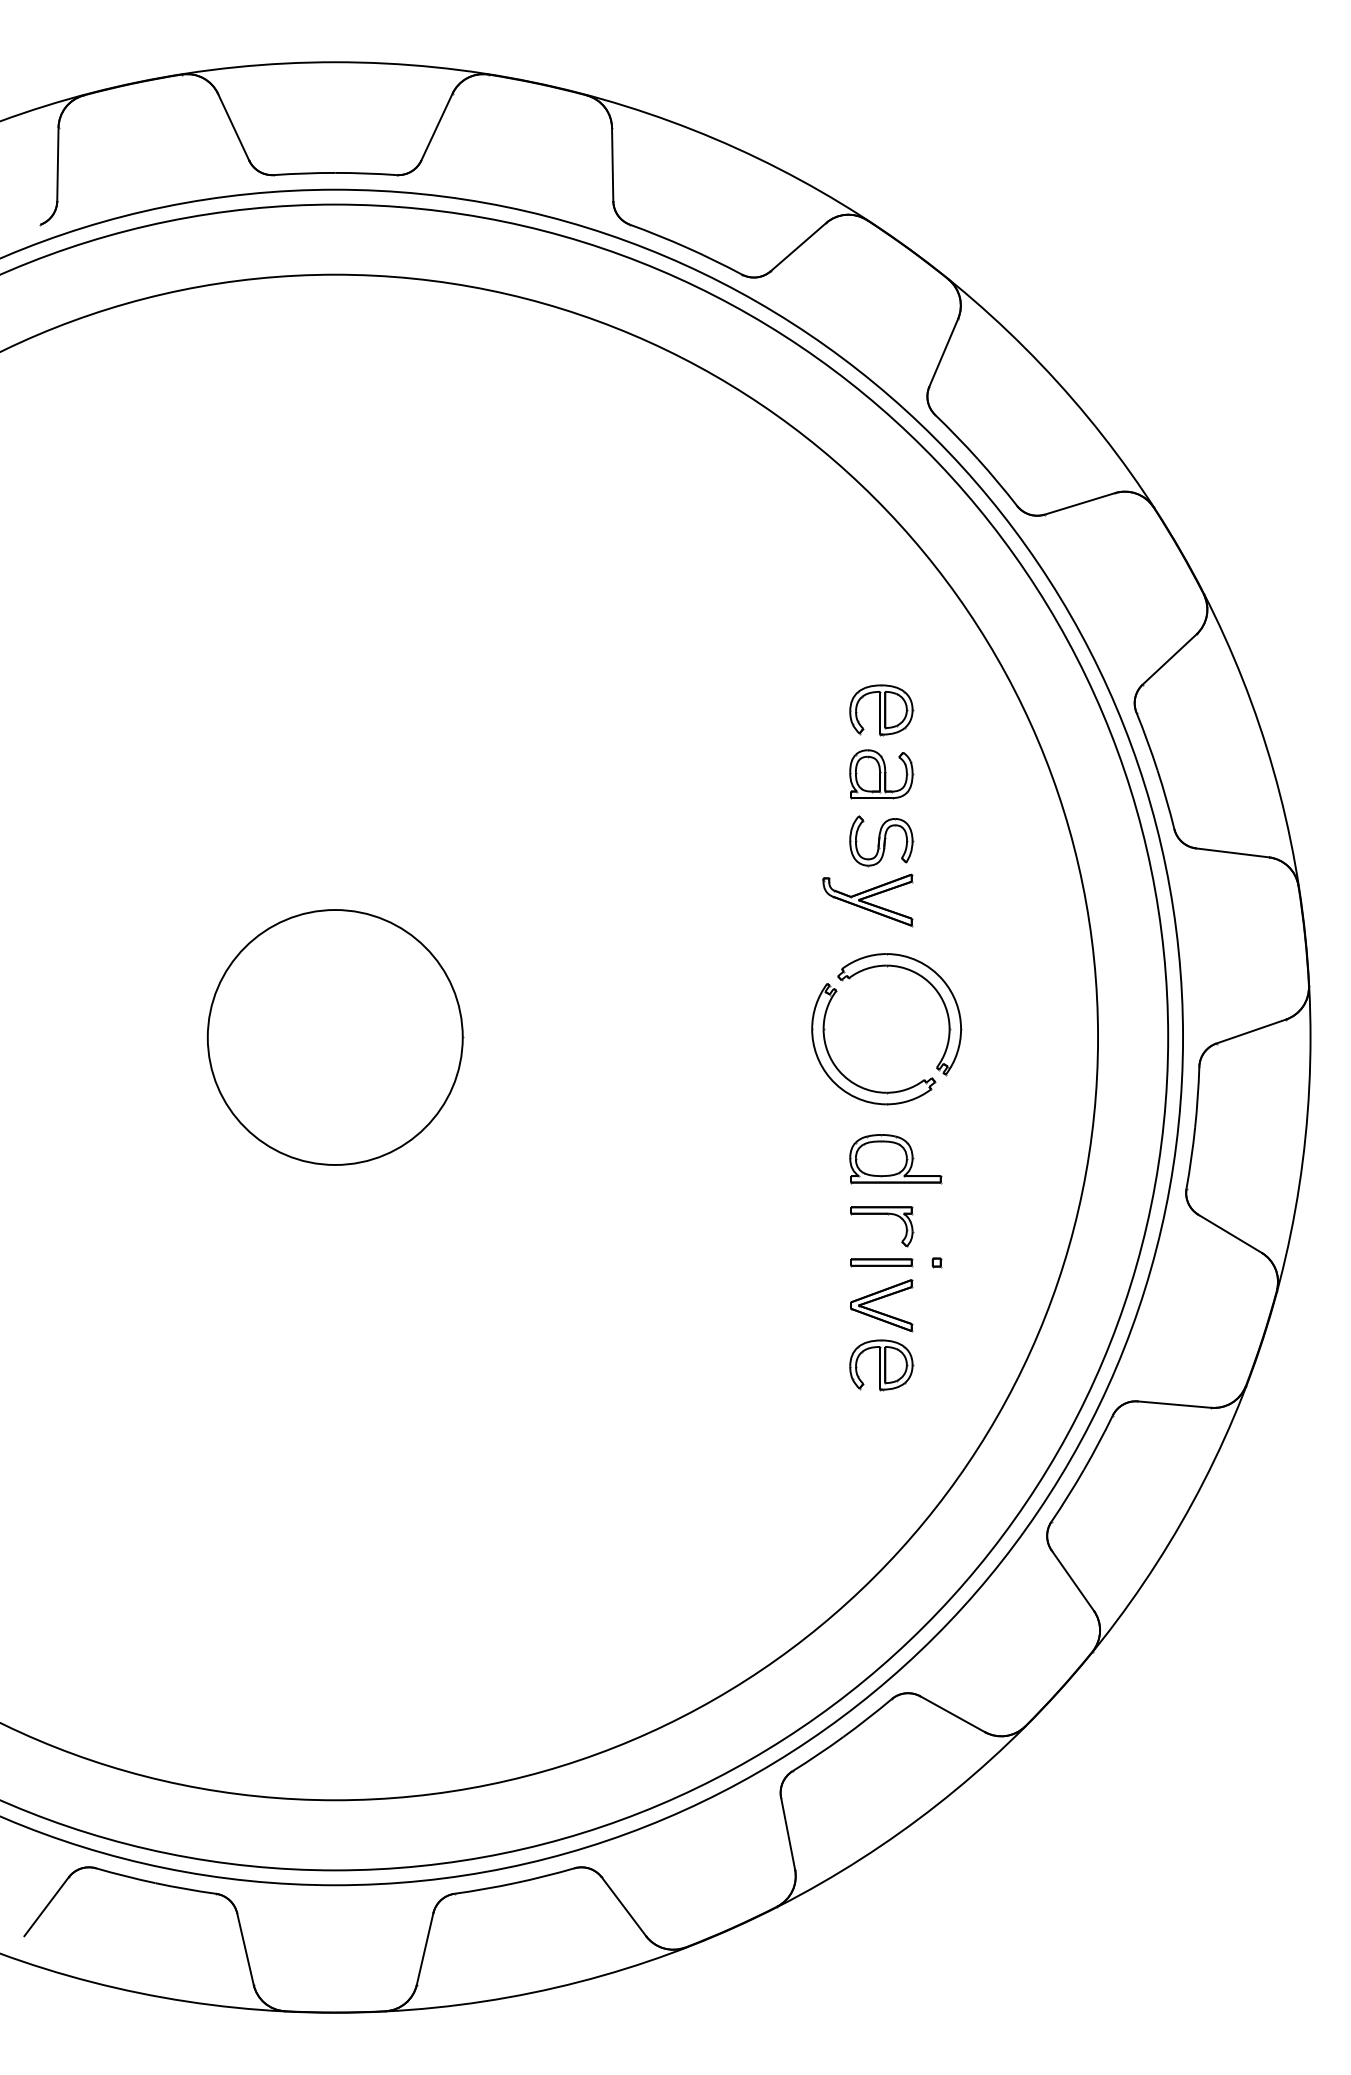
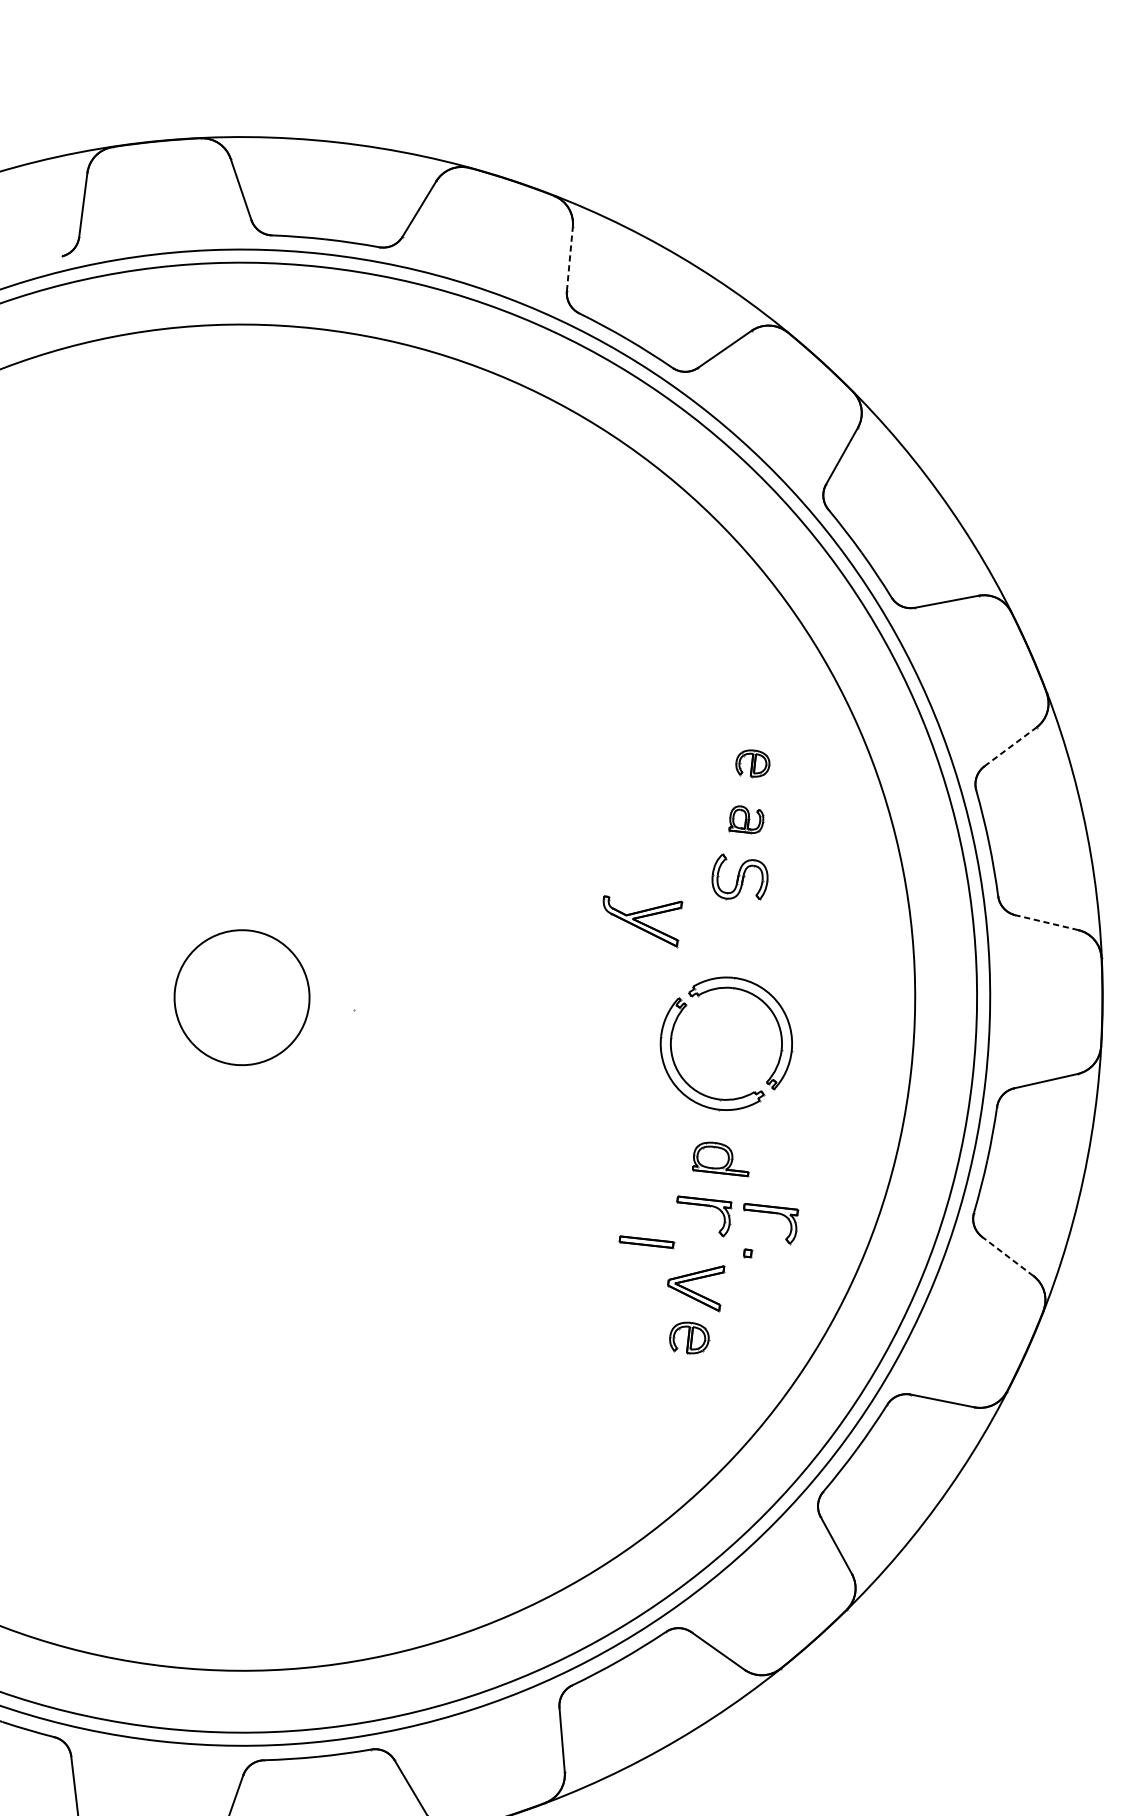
line: (612, 164) -> (569, 258), solid -> dashed
line: (1169, 659) -> (1010, 746), solid -> dashed
part: (881, 710) -> (752, 763), size x0.6
part: (881, 774) -> (746, 819), size x0.6
line: (1232, 852) -> (1046, 922), solid -> dashed
part: (867, 900) -> (640, 920), moved
circle: (334, 1037) -> (241, 997), size x0.6
part: (895, 1159) -> (721, 1158), size x0.7
part: (958, 1214) -> (771, 1213), added
line: (1230, 1233) -> (1008, 1256), solid -> dashed
part: (881, 1262) -> (646, 1242), moved
part: (881, 1365) -> (689, 1338), size x0.7

